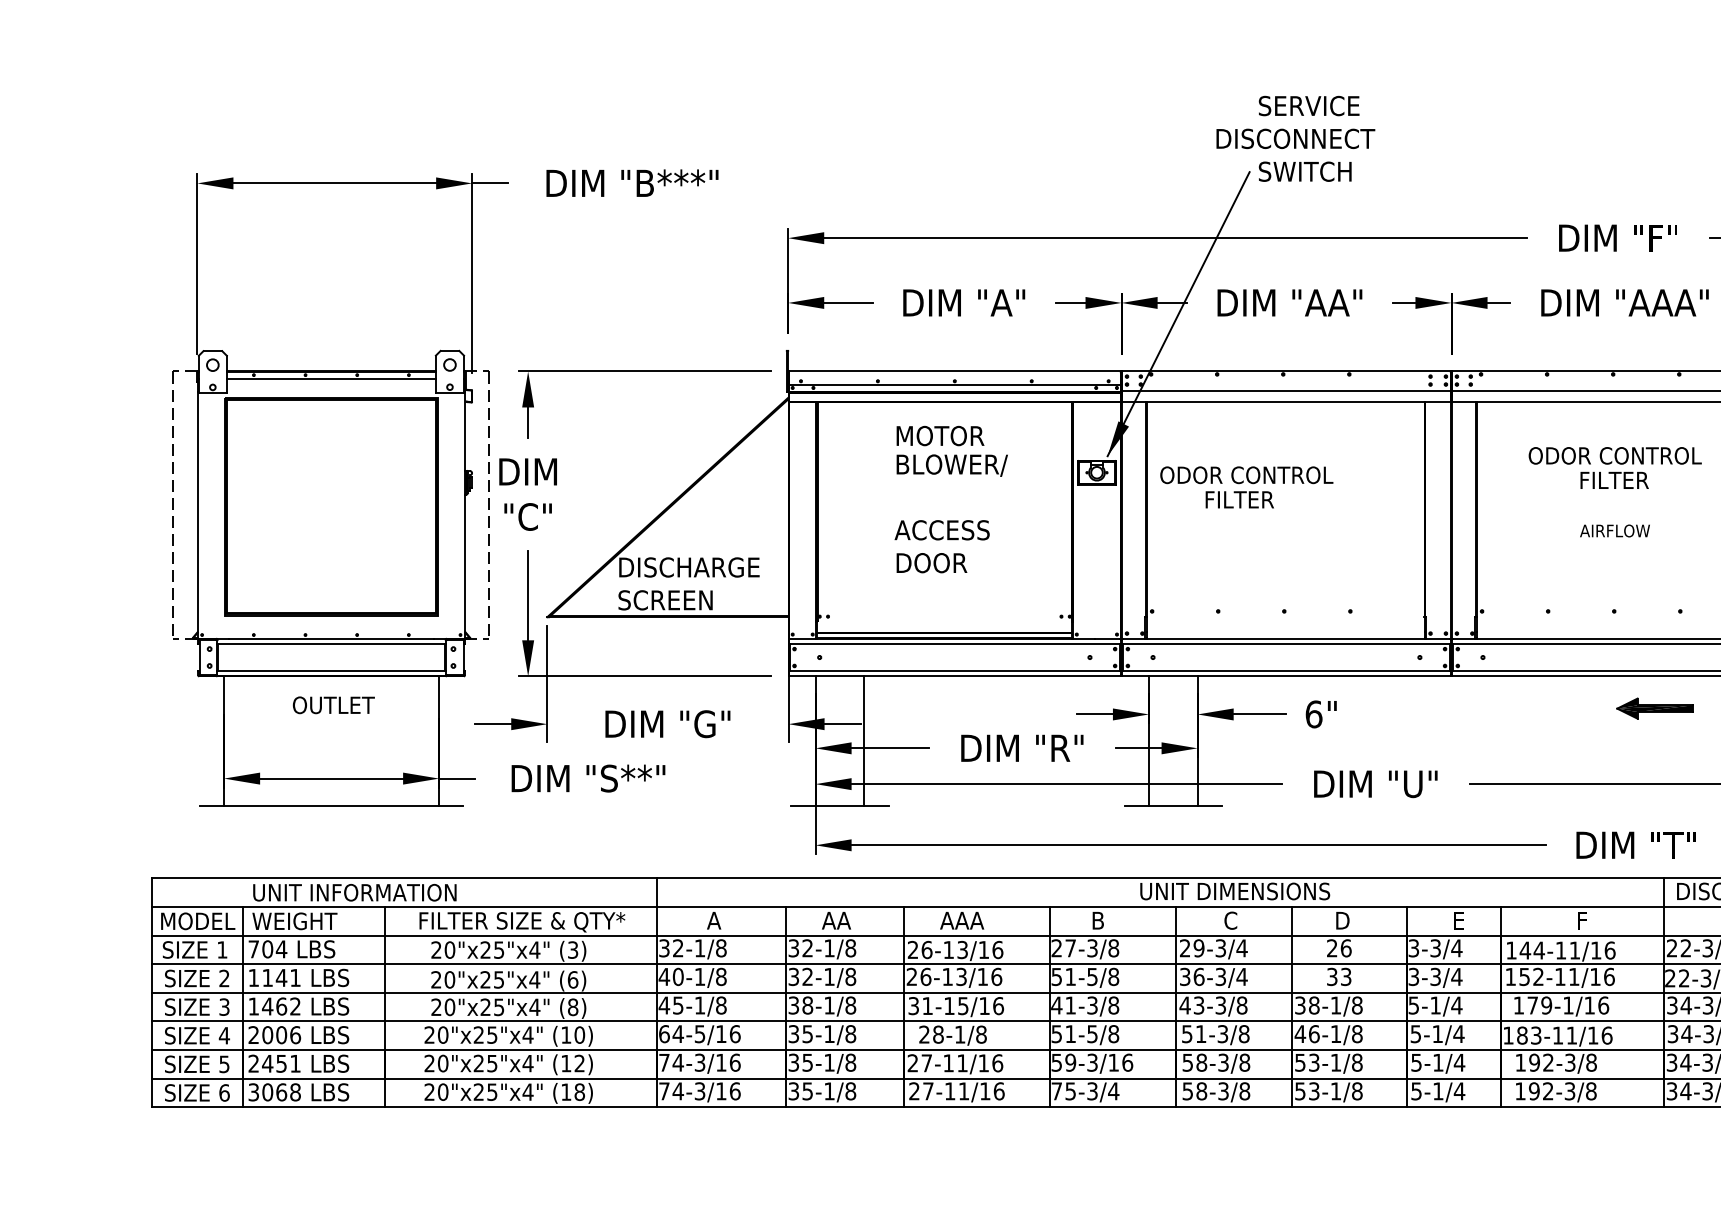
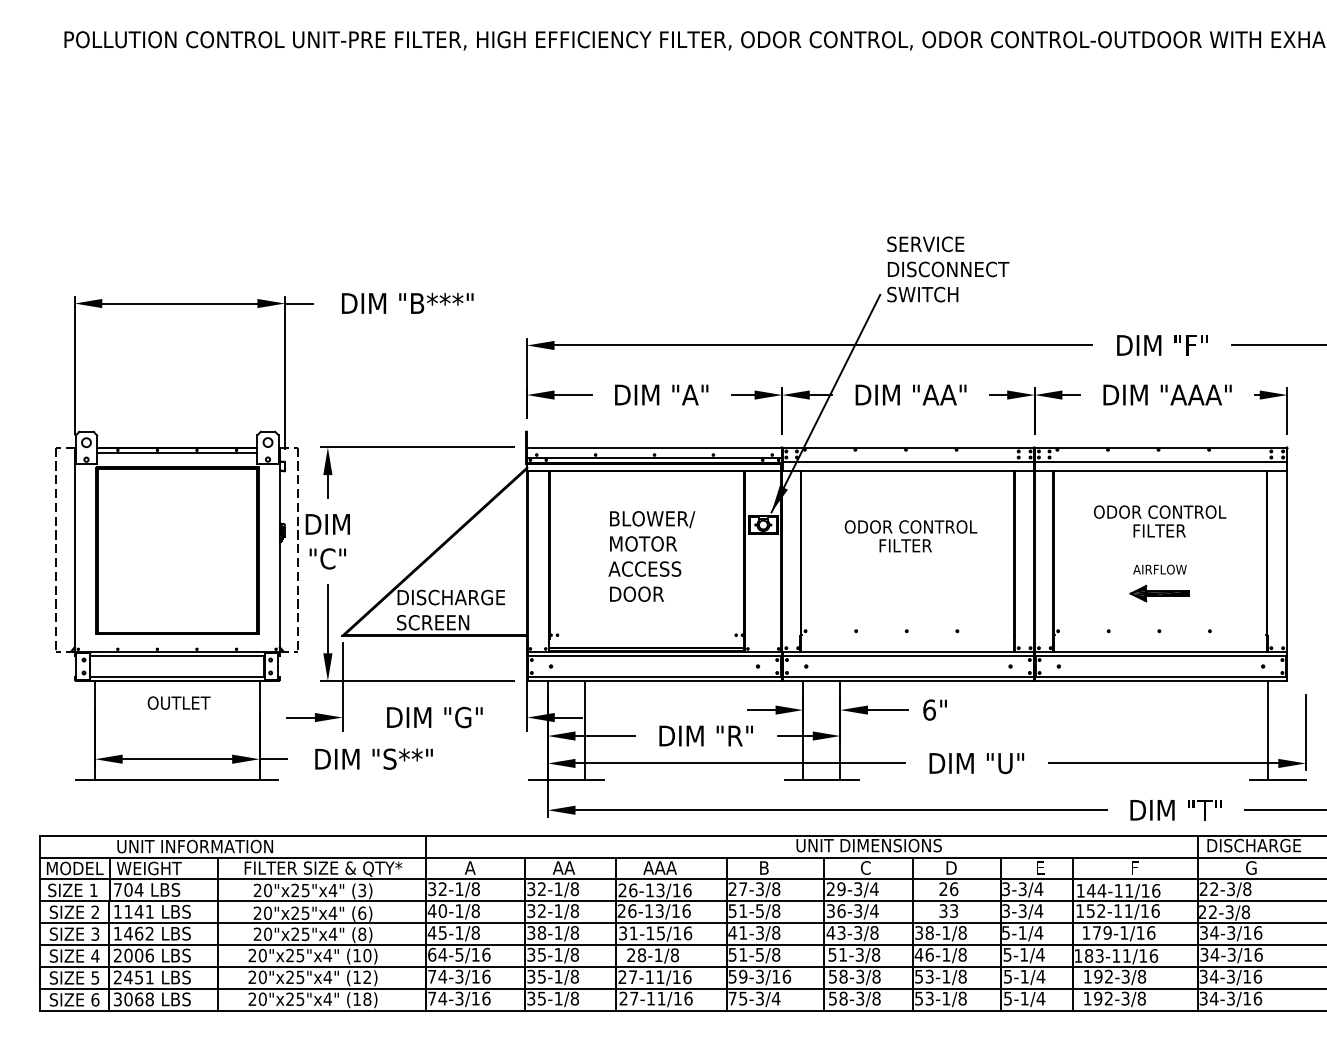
text: (1295, 138) -> (948, 269), moved
text: (940, 435) -> (643, 543), moved
text: (1246, 487) -> (910, 536), moved
part: (1654, 708) -> (1159, 593), moved

